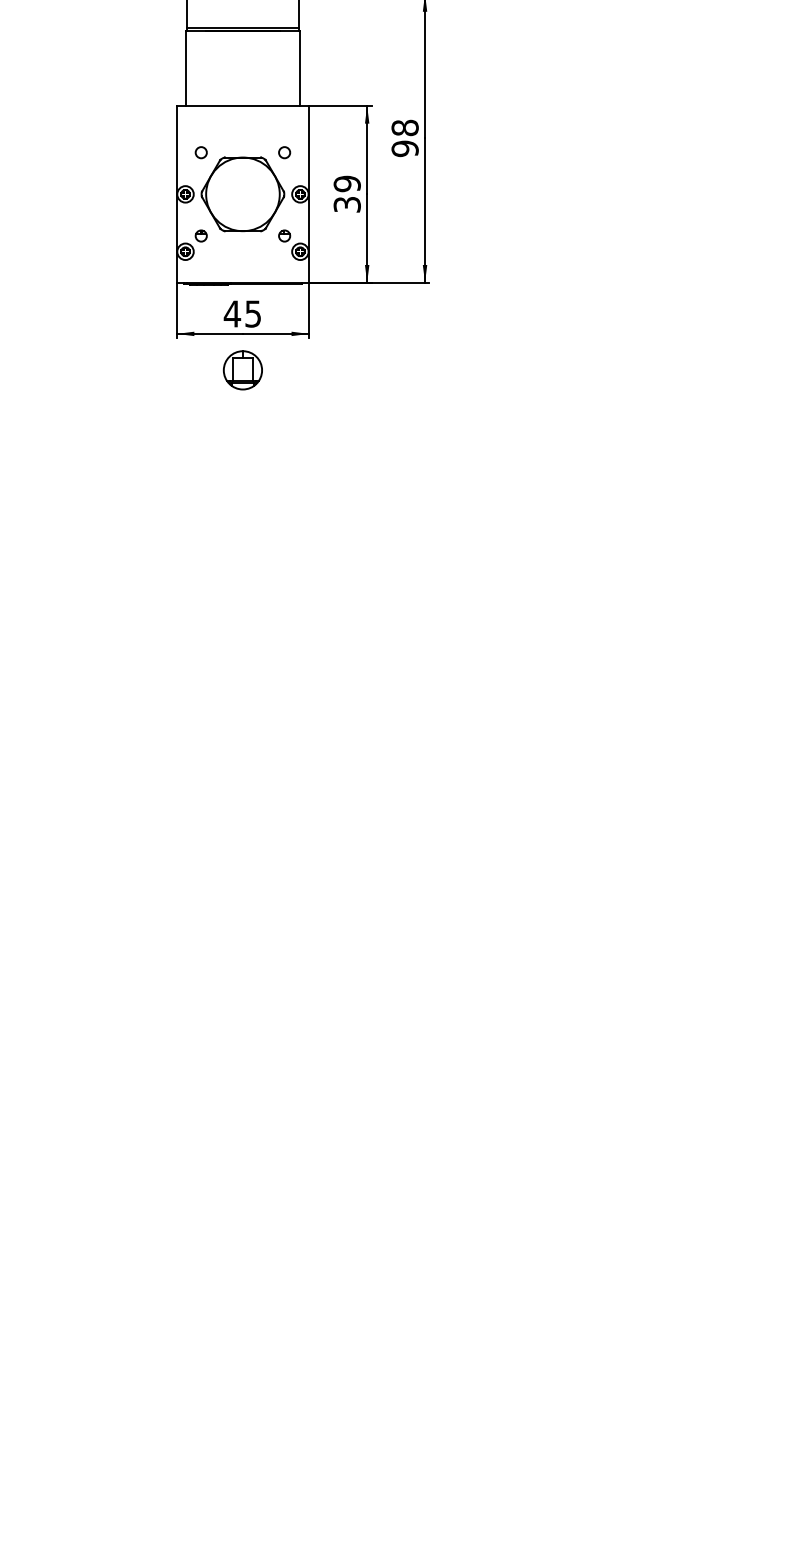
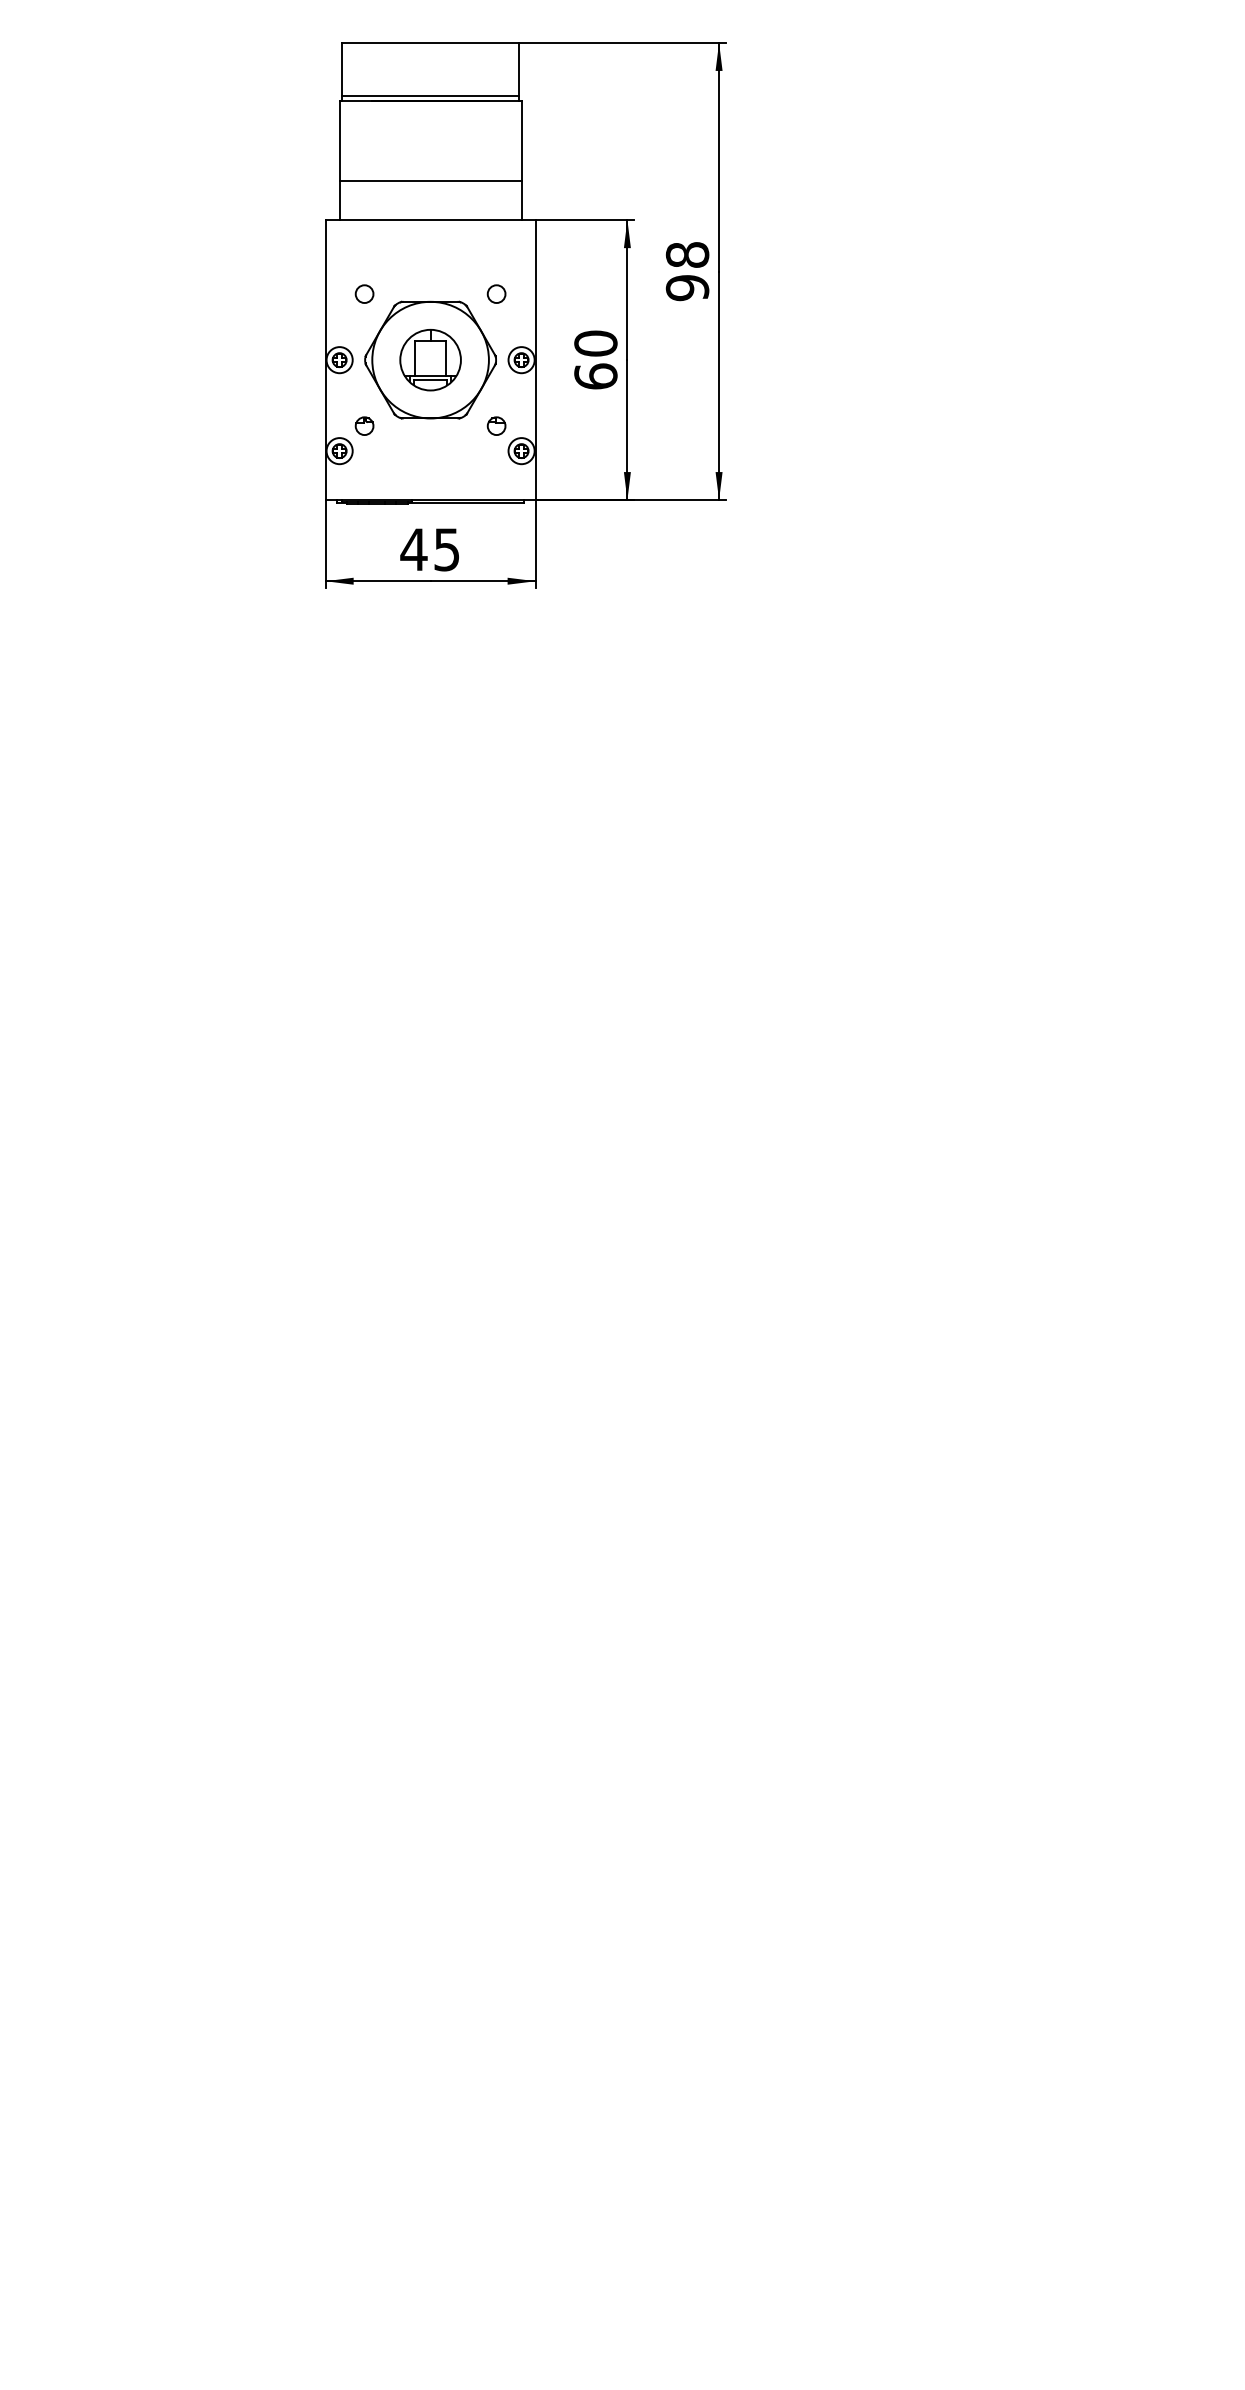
line: (242, 80) -> (429, 179), added
text: (346, 193) -> (594, 358), 39 -> 60
part: (242, 370) -> (429, 360), moved

